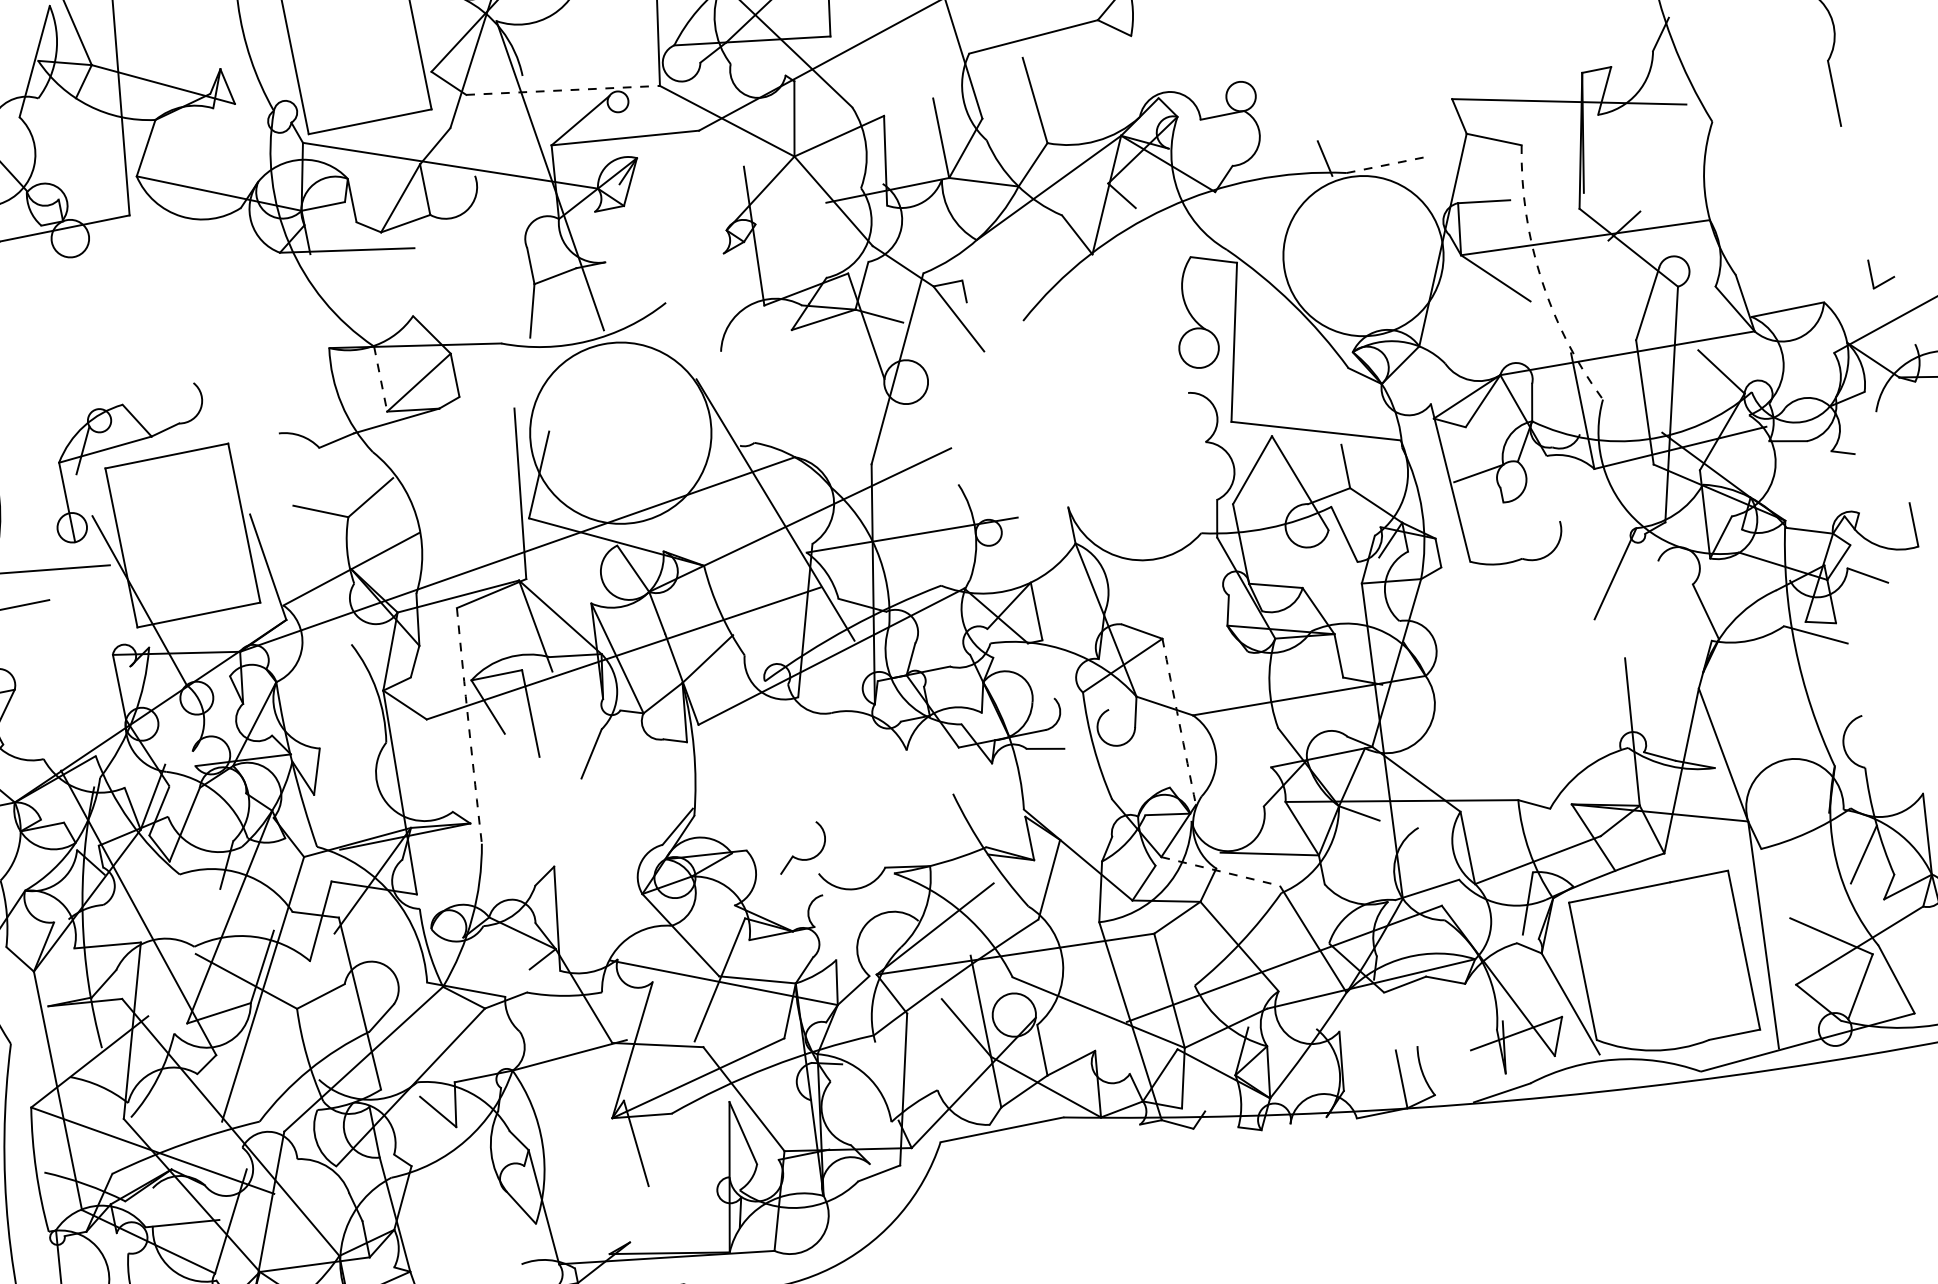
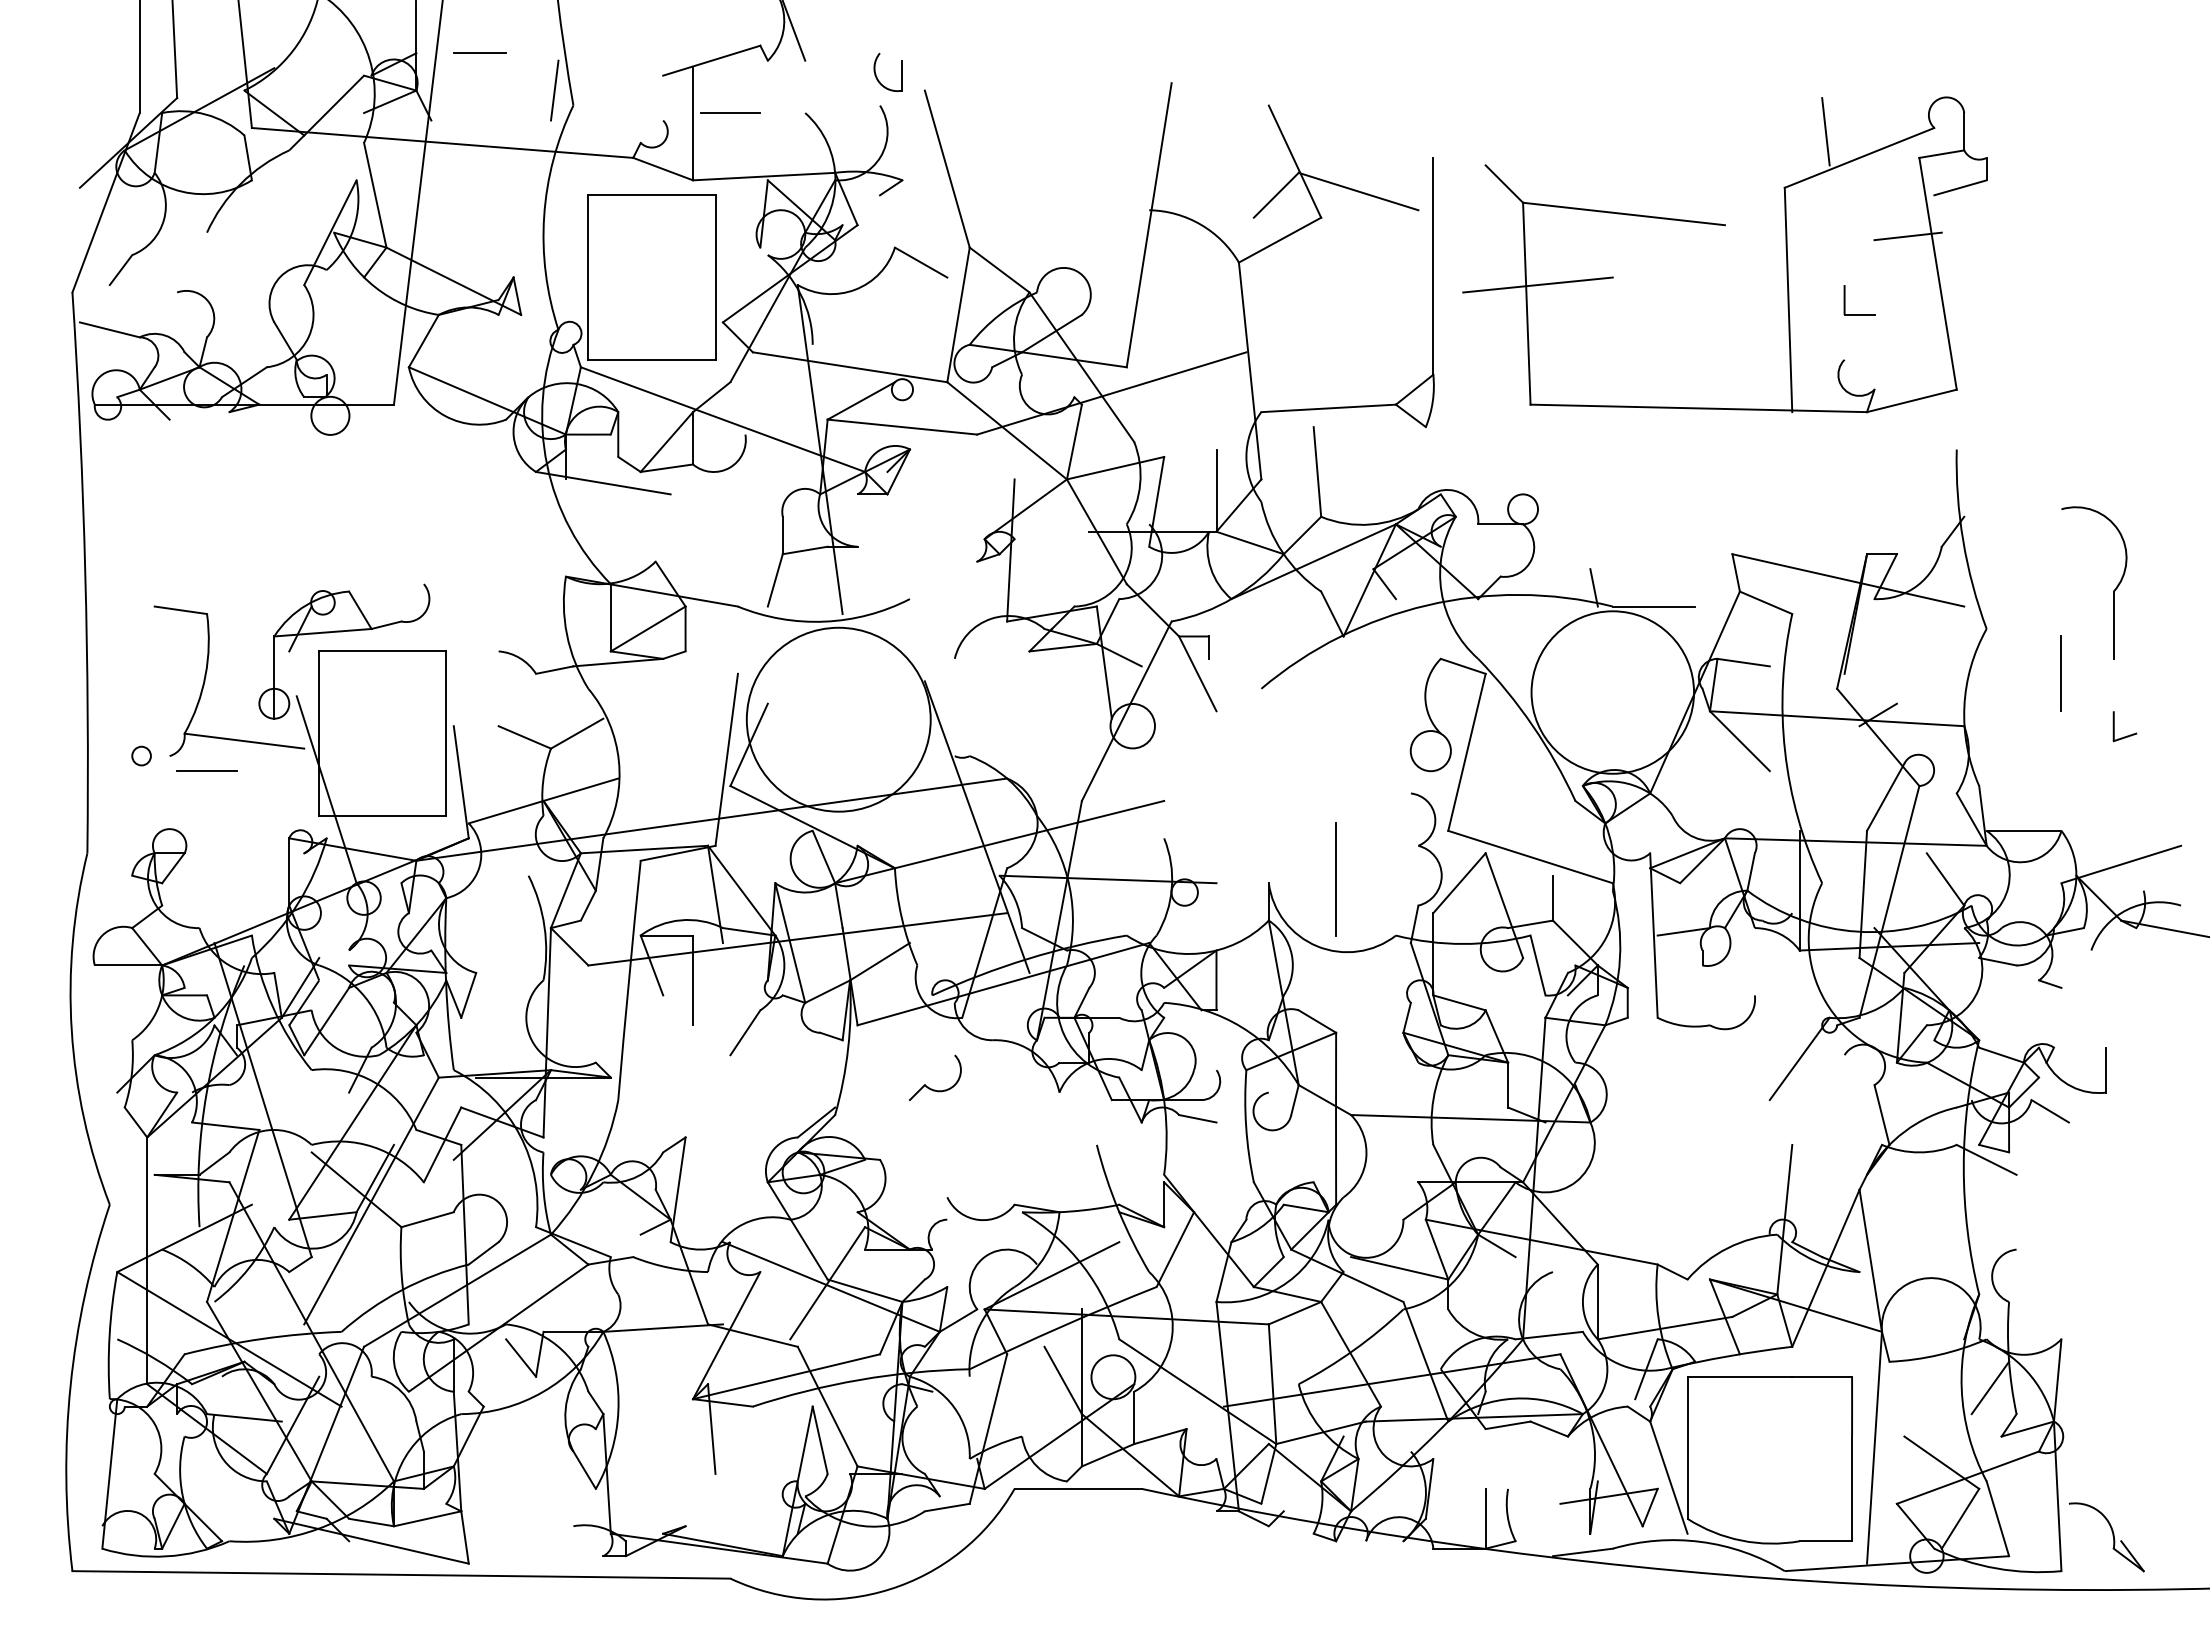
line: (563, 90) -> (850, 367), dashed -> solid
line: (1793, 150) -> (2061, 673), added
line: (1387, 164) -> (1654, 606), dashed -> solid
arc: (1541, 279) -> (1785, 751), dashed -> solid
part: (1886, 280) -> (2127, 735), moved
line: (380, 378) -> (610, 617), dashed -> solid
line: (1131, 490) -> (1335, 879), added
arc: (1179, 721) -> (1336, 1118), dashed -> solid
arc: (468, 726) -> (628, 980), dashed -> solid
part: (796, 857) -> (928, 1086), moved
line: (1220, 871) -> (1347, 1275), dashed -> solid

